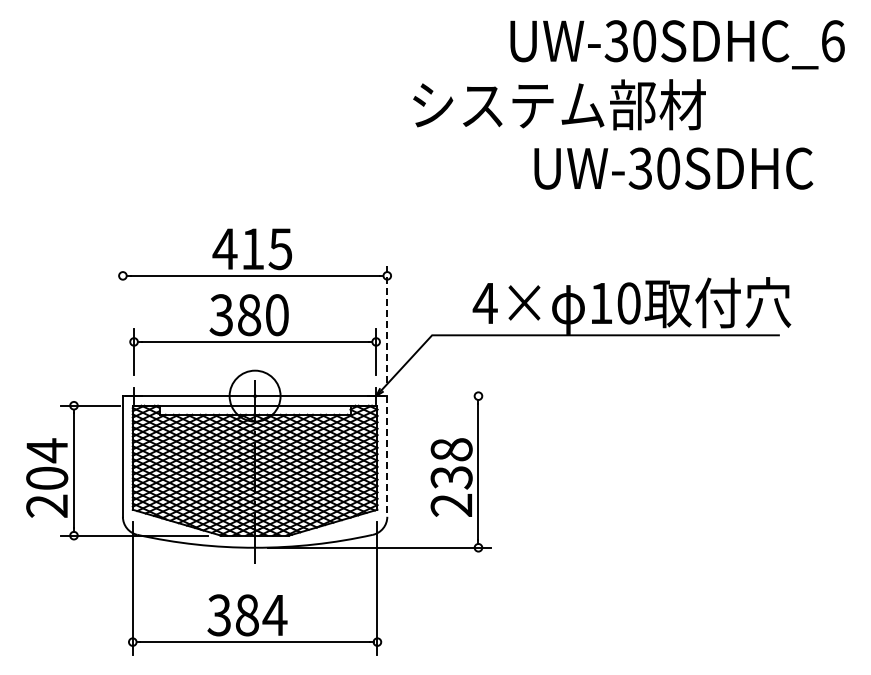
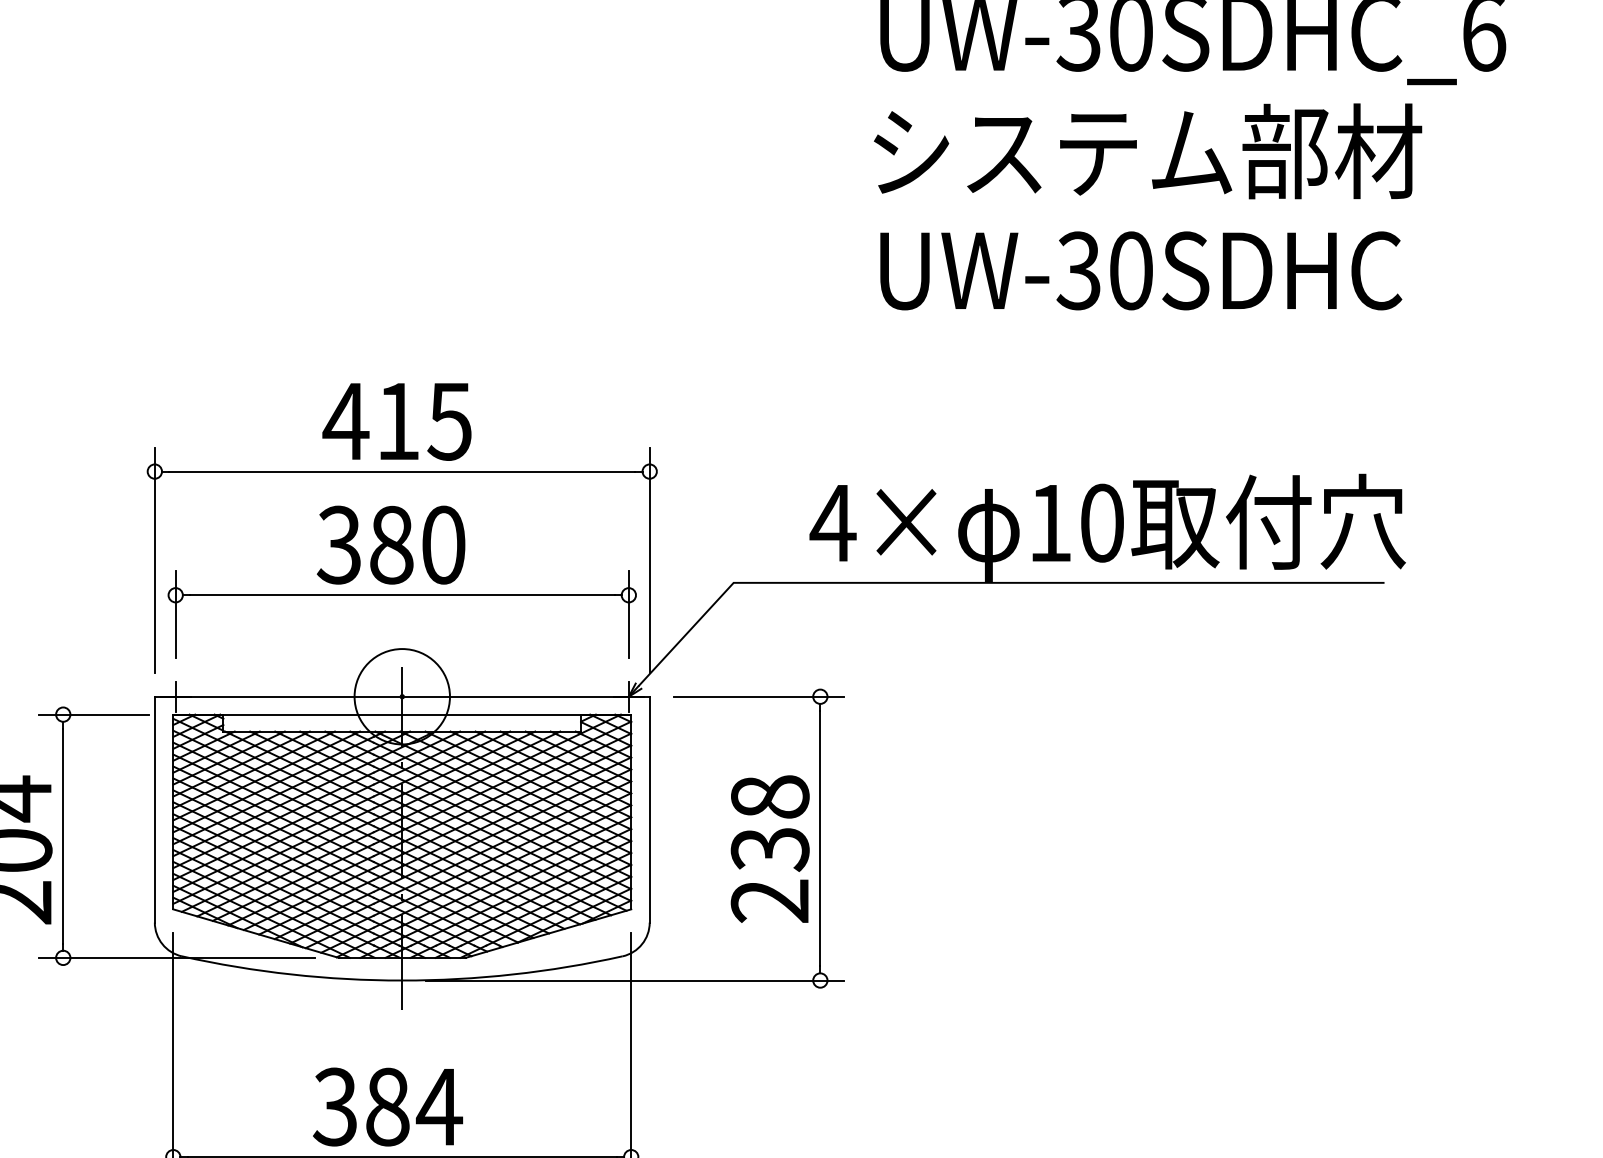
text: (559, 104) -> (1147, 150), moved
text: (673, 168) -> (1140, 270), moved
line: (387, 322) -> (650, 558), dashed -> solid
line: (122, 323) -> (154, 560), added
line: (445, 396) -> (758, 697), added
line: (387, 456) -> (650, 809), dashed -> solid

